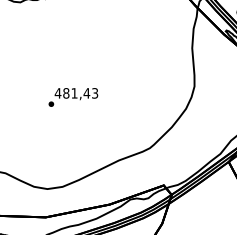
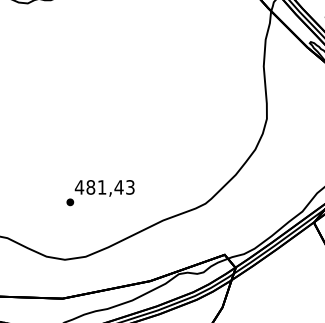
text: (73, 97) -> (100, 193), moved

